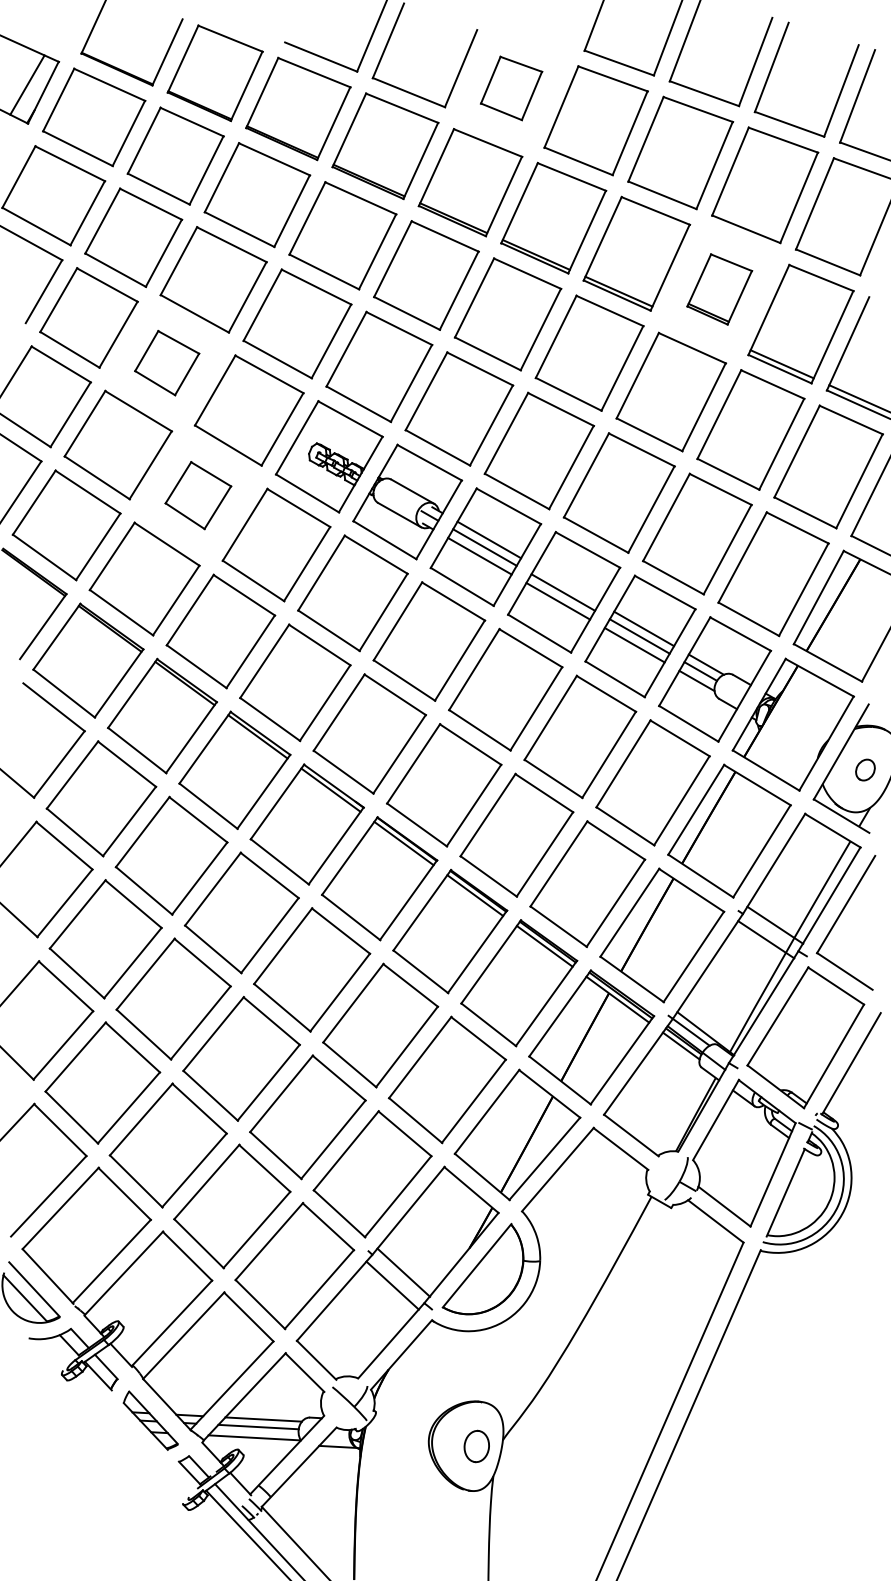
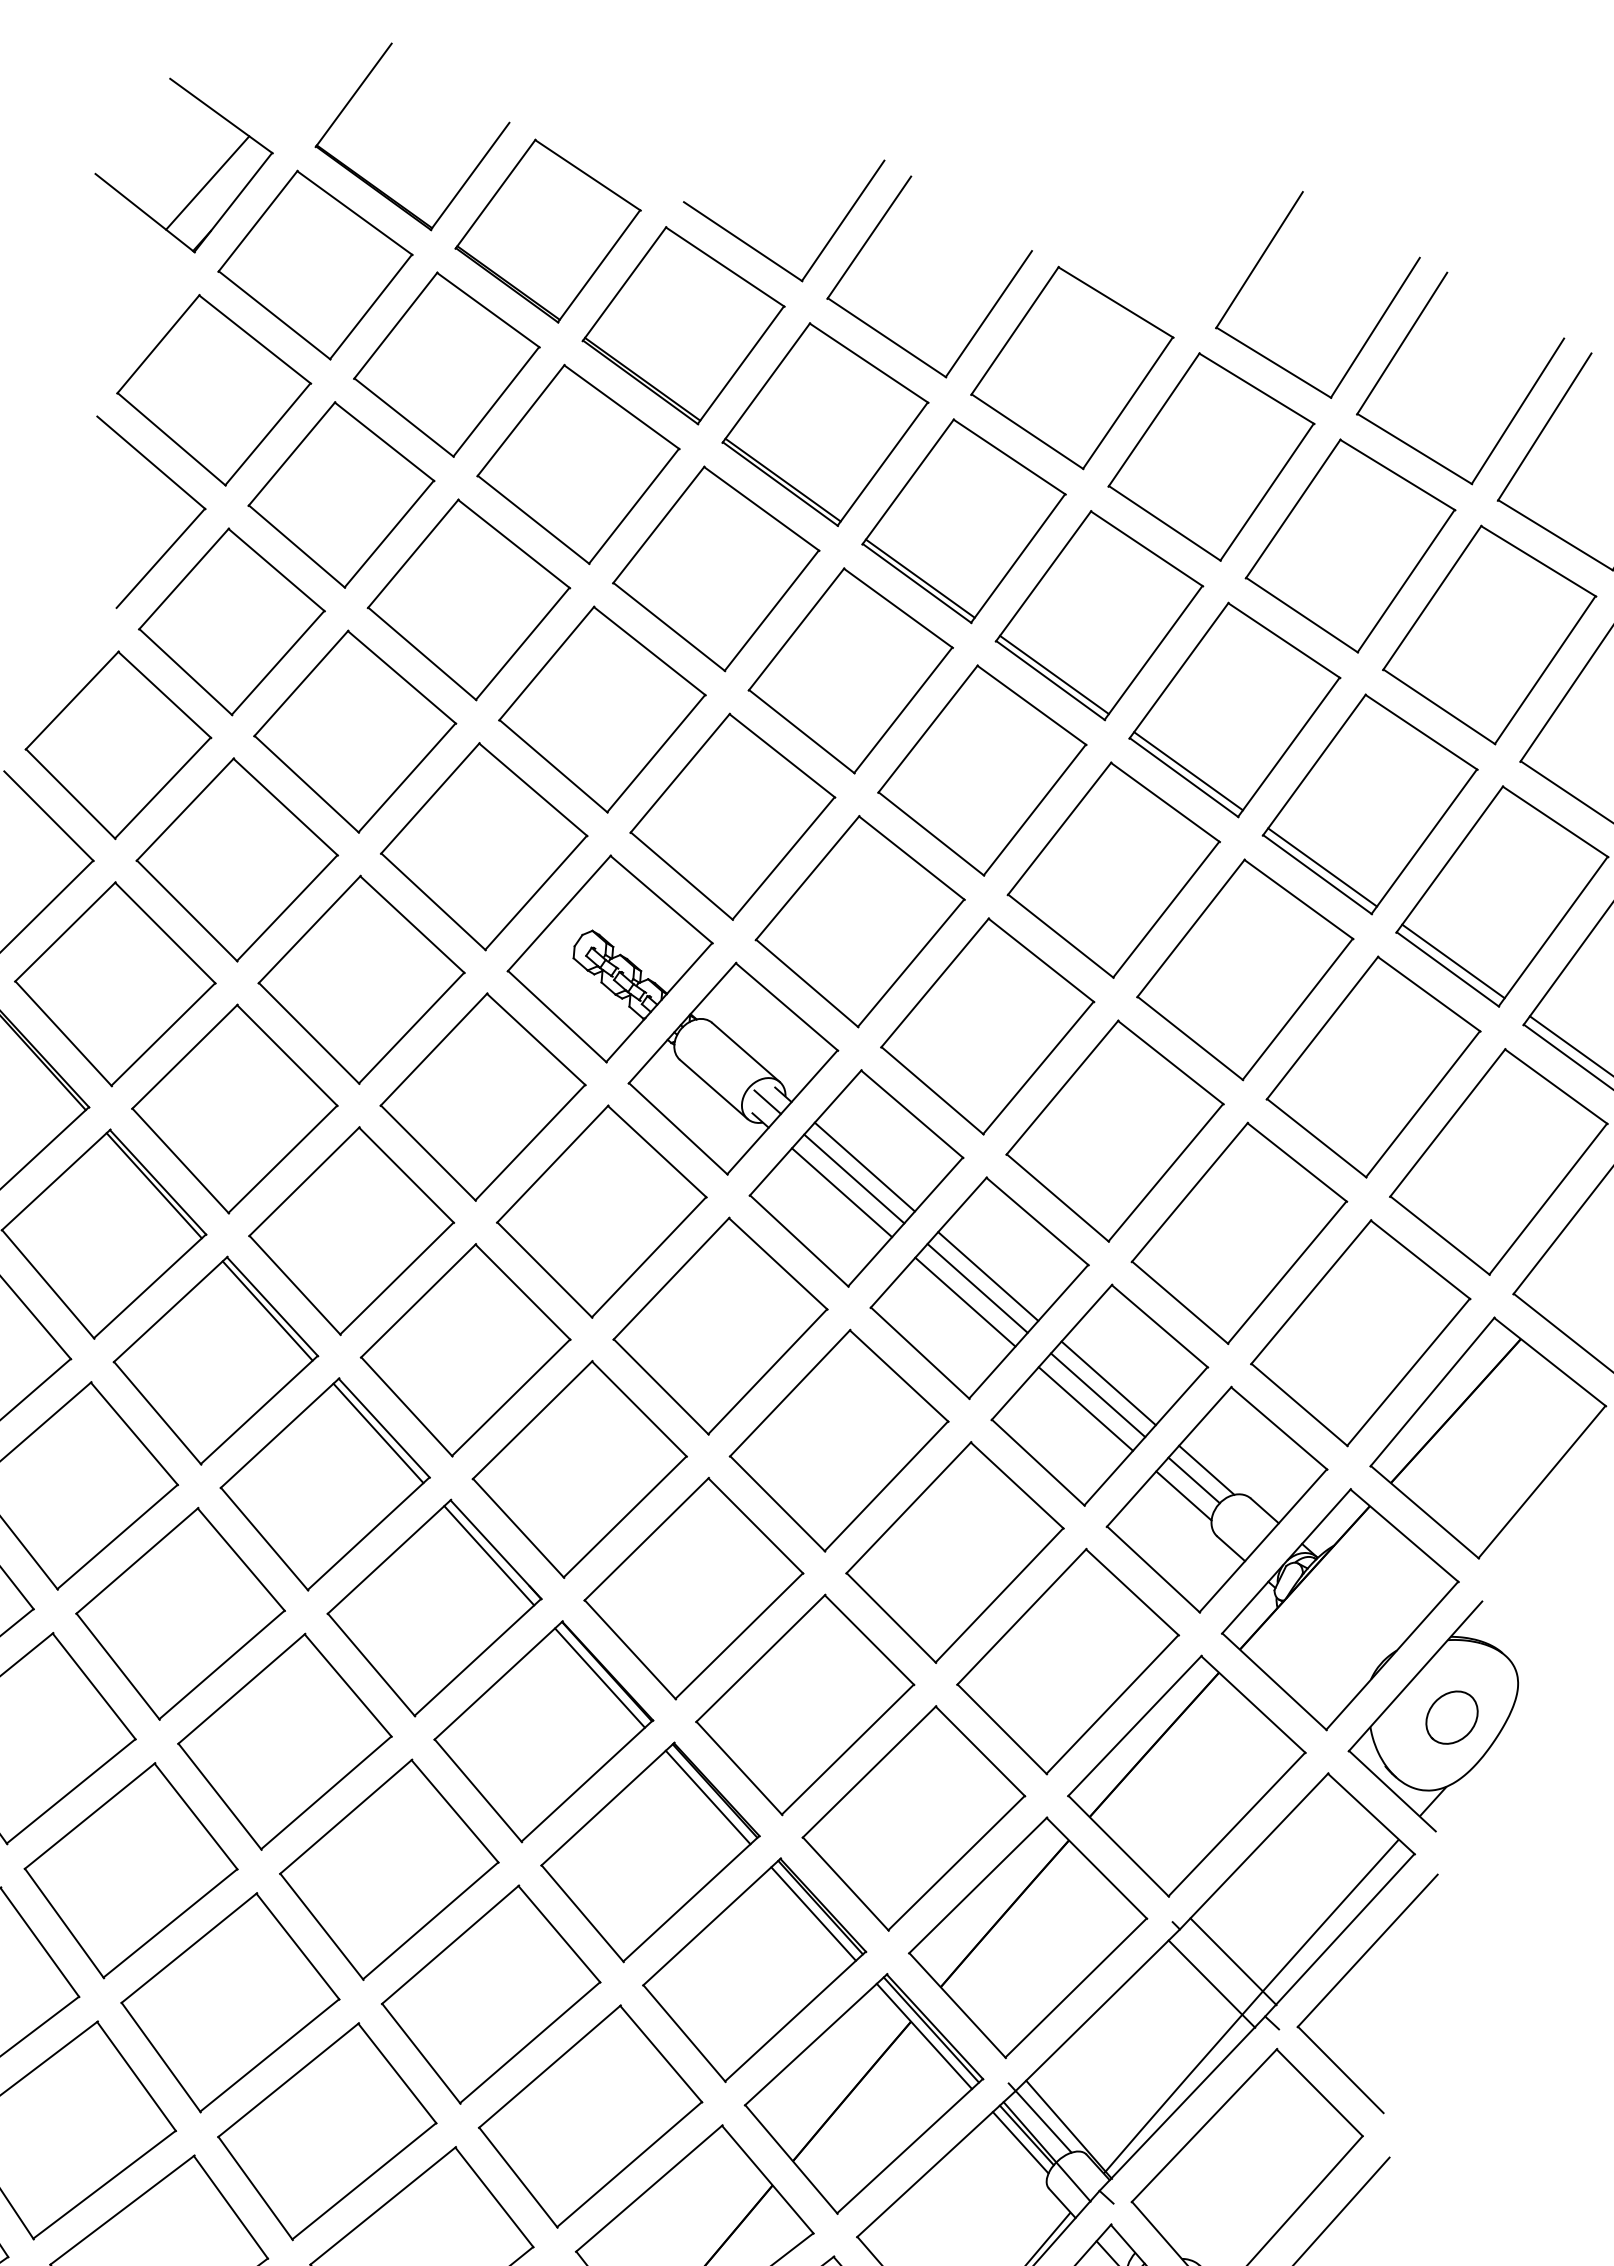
part: (511, 88) -> (1071, 368), size x1.67
part: (719, 289) -> (1369, 804), size x1.67
part: (166, 362) -> (353, 730), size x1.67
part: (198, 495) -> (361, 979), size x1.67
line: (567, 584) -> (988, 1275), added
part: (865, 769) -> (1452, 1716), size x1.43

